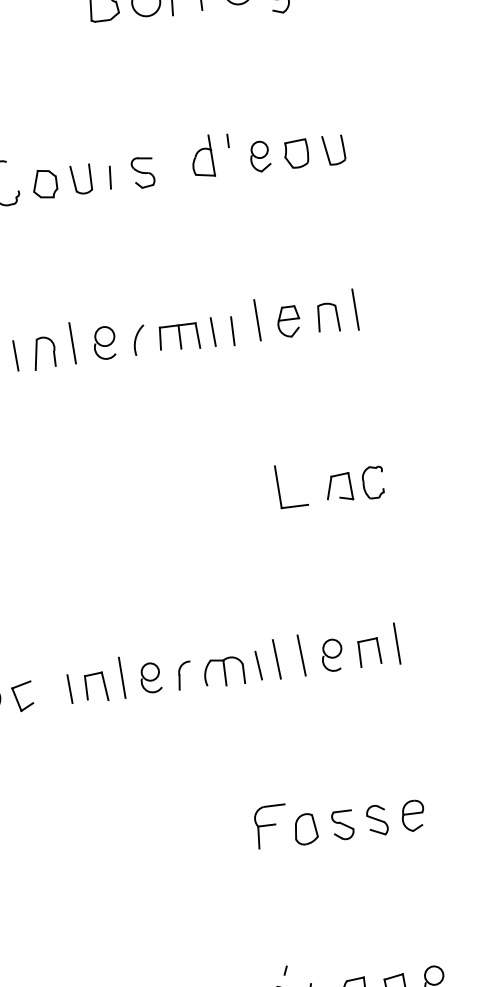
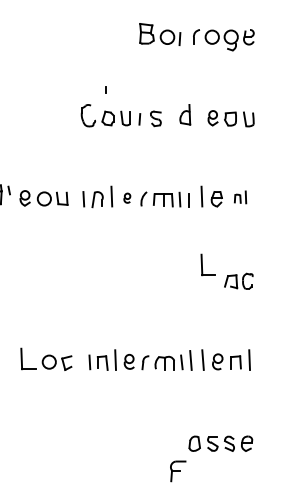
line: (227, 140) -> (105, 89), moved
part: (336, 312) -> (240, 197), size x0.6
part: (105, 341) -> (127, 197), size x0.6
part: (289, 484) -> (207, 264), moved
part: (271, 826) -> (178, 471), moved

